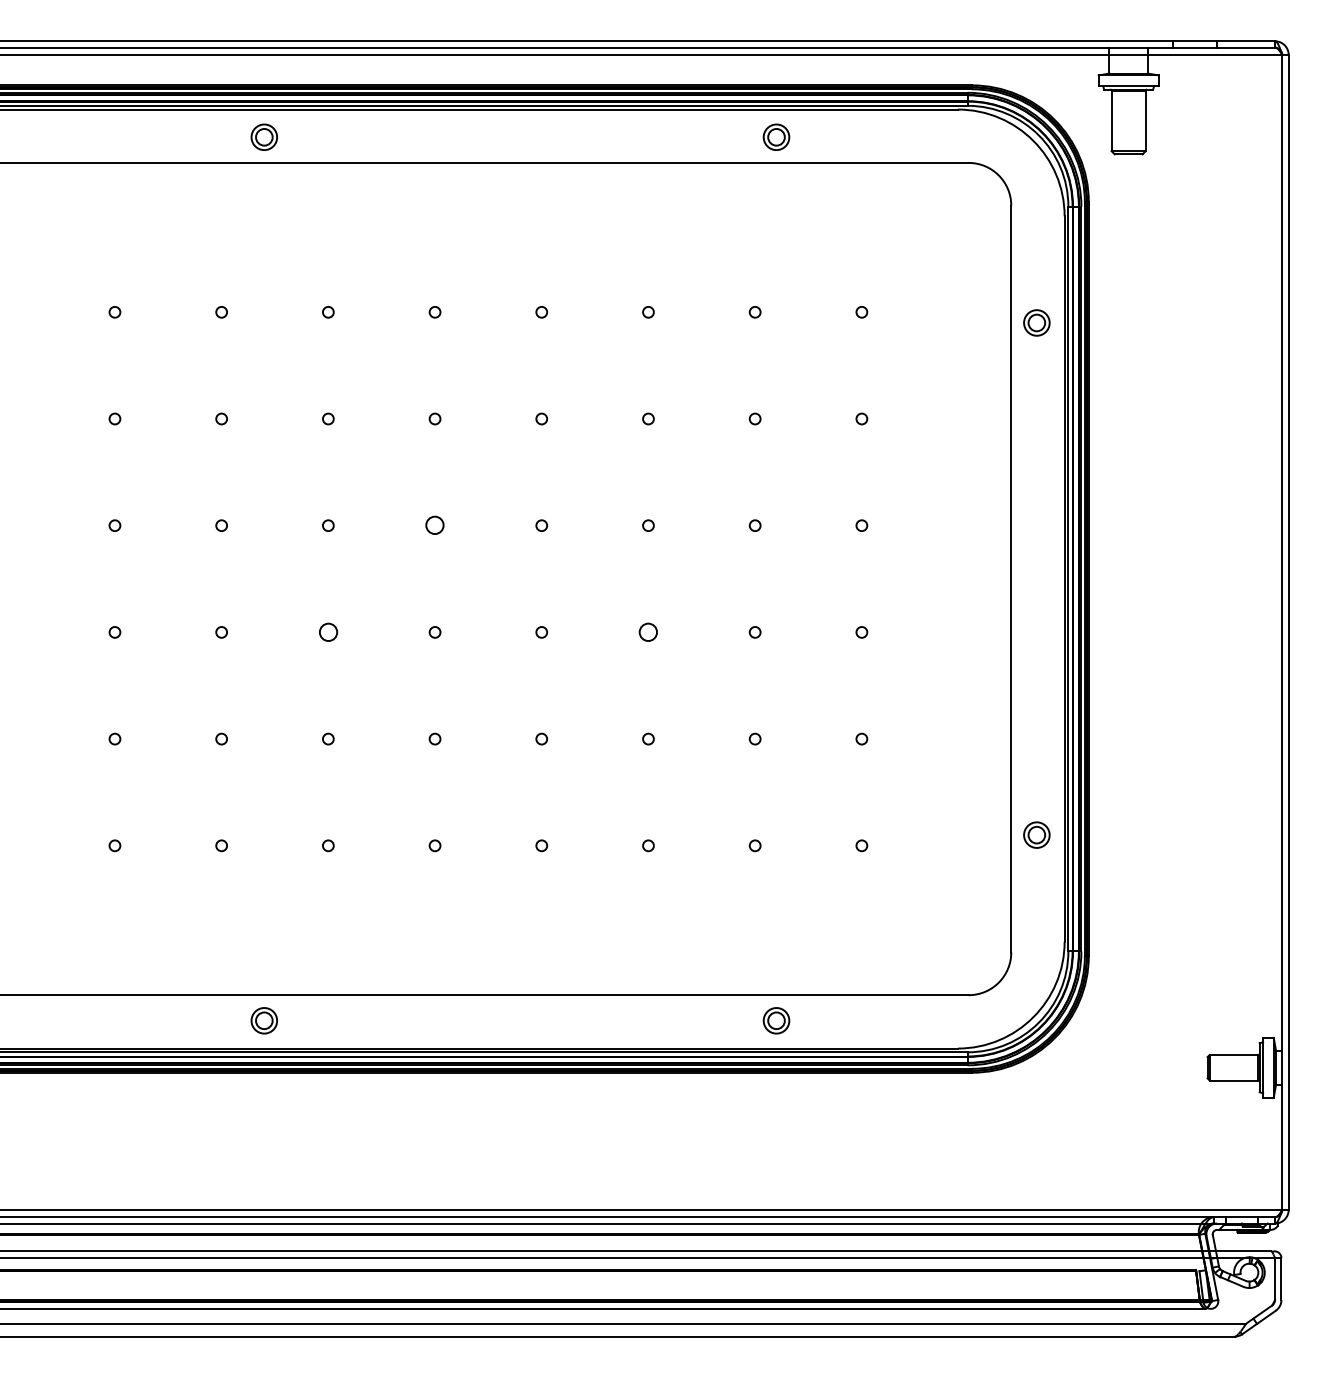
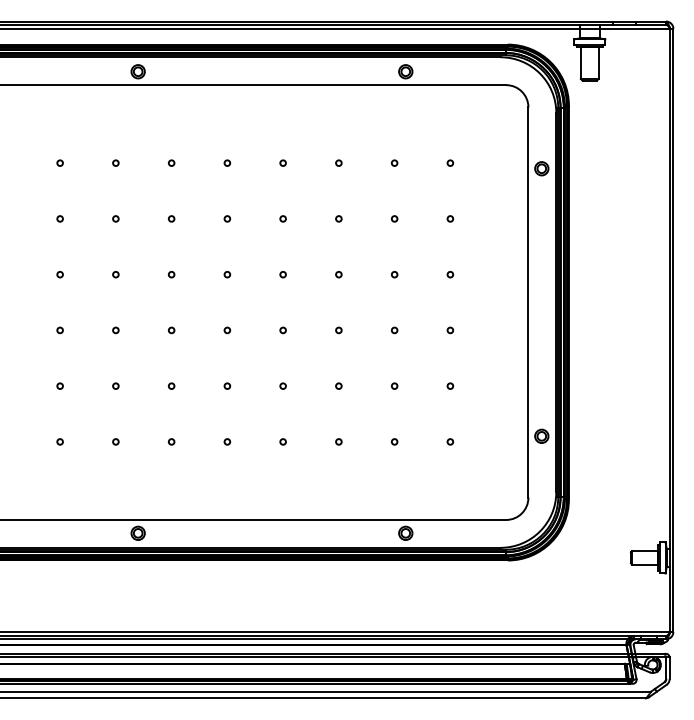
circle: (435, 525) -> (227, 274), size x0.62
circle: (328, 632) -> (171, 330), size x0.62
circle: (647, 632) -> (338, 330), size x0.62

